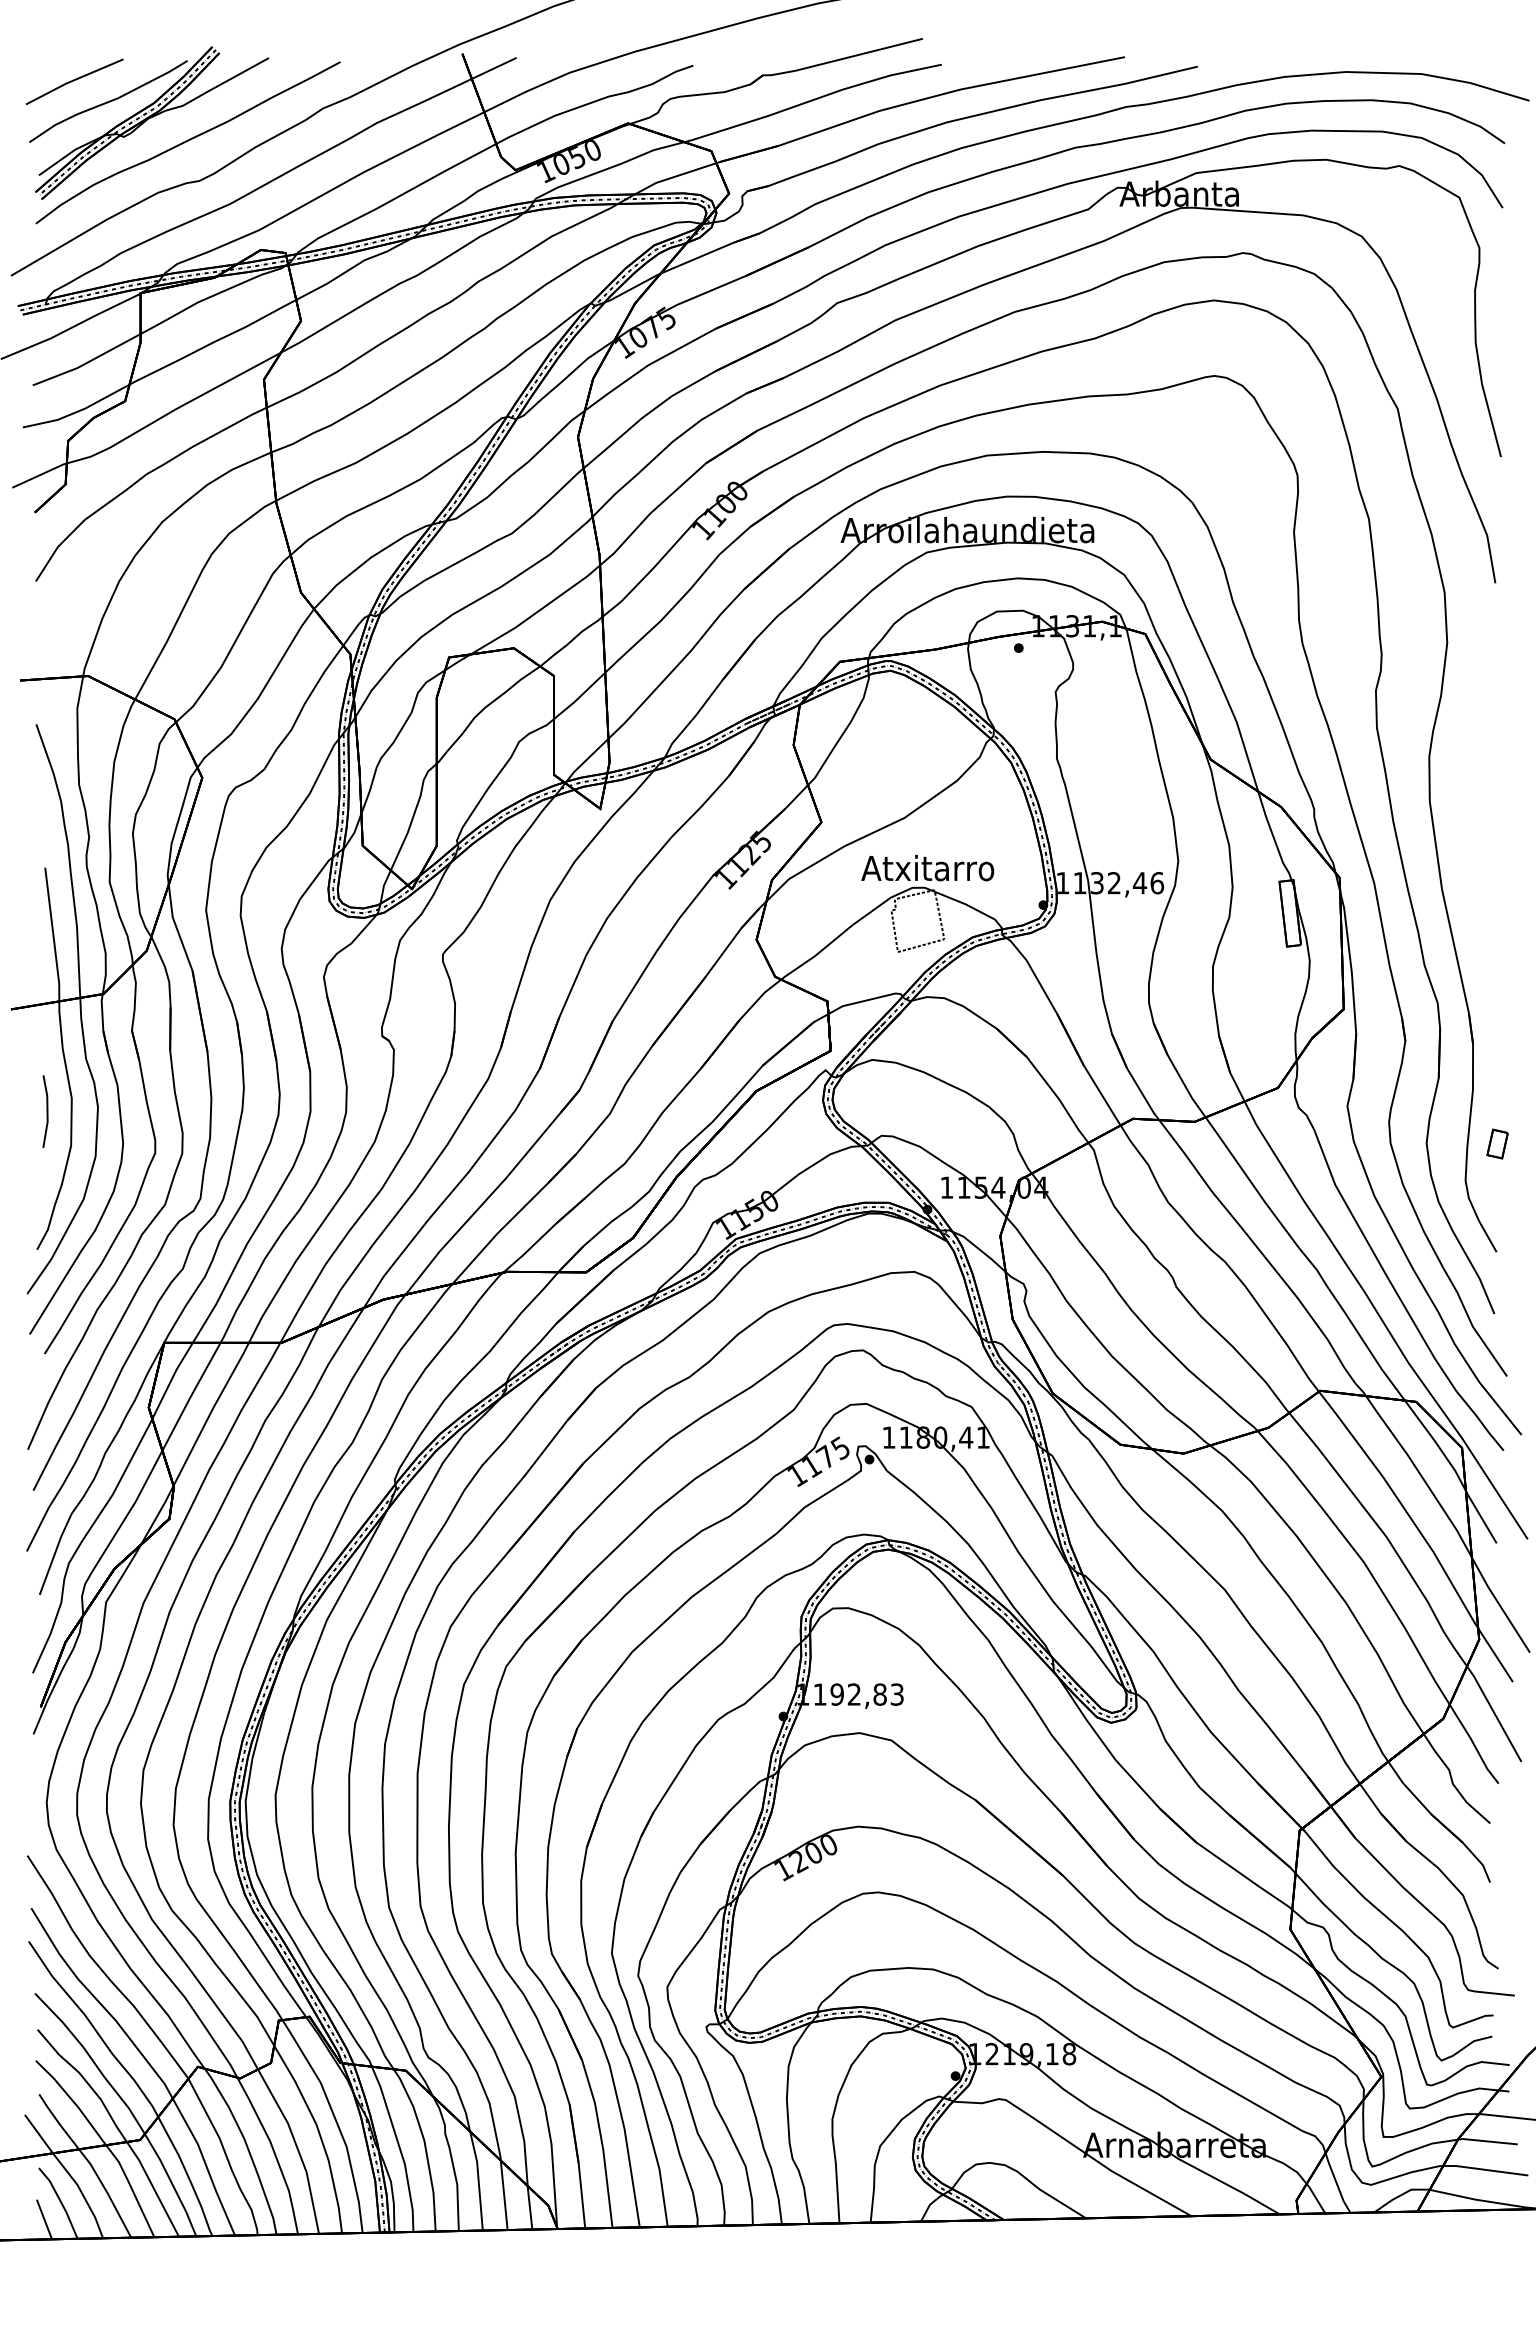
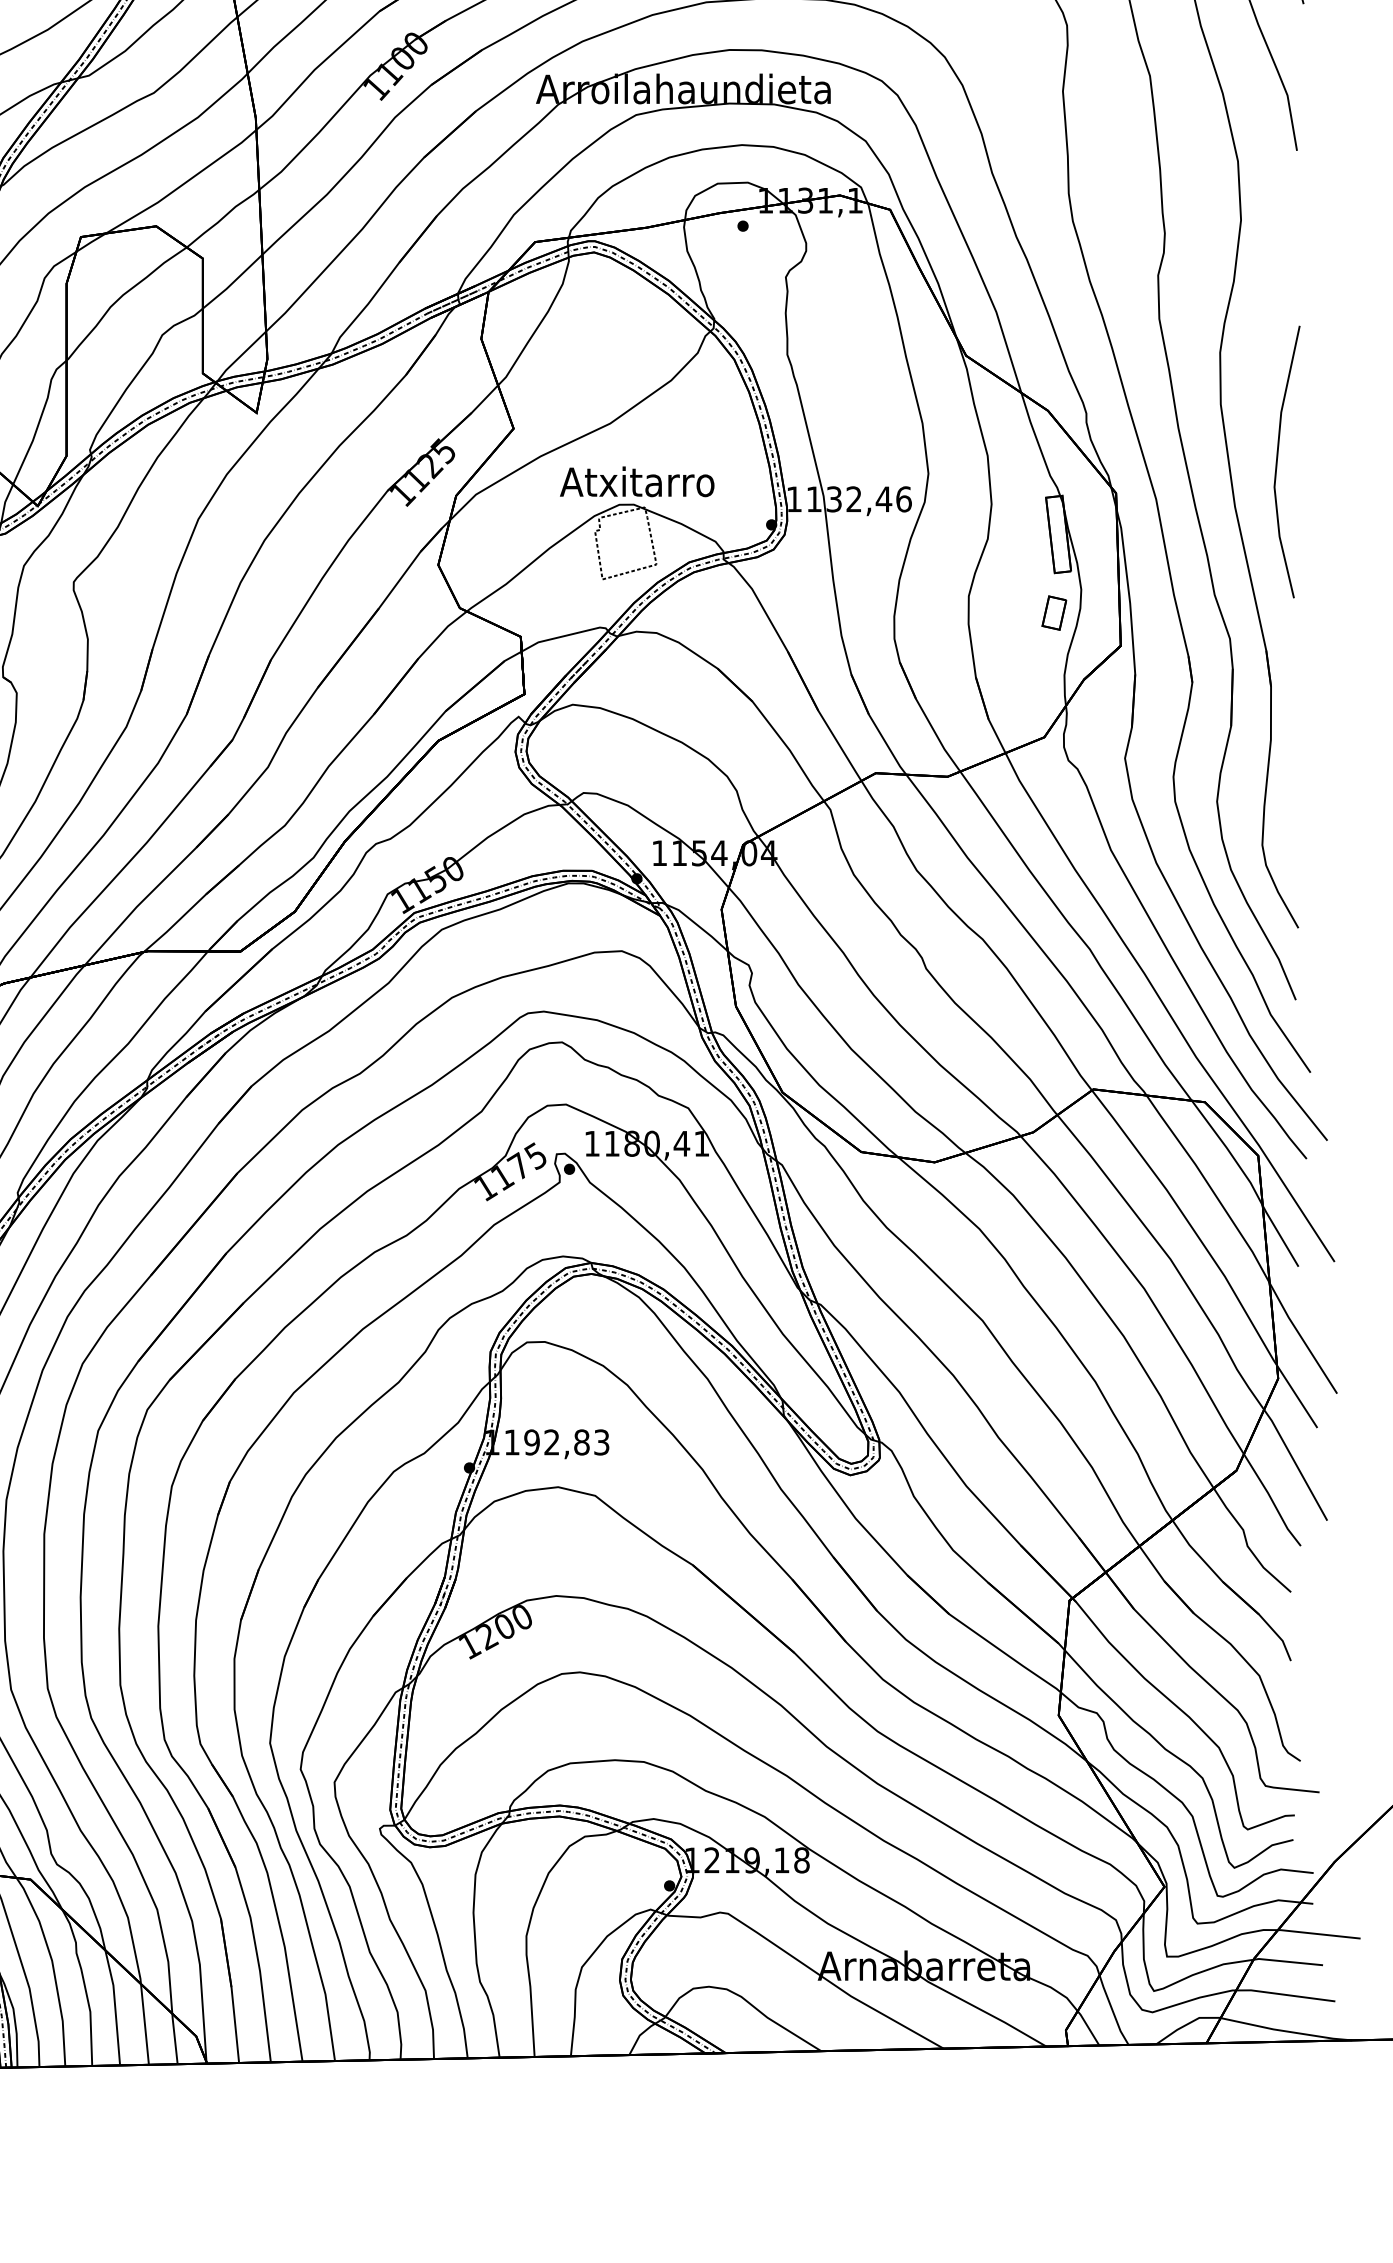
line: (1479, 848) -> (1278, 459), added
part: (1497, 1143) -> (1054, 612), moved

